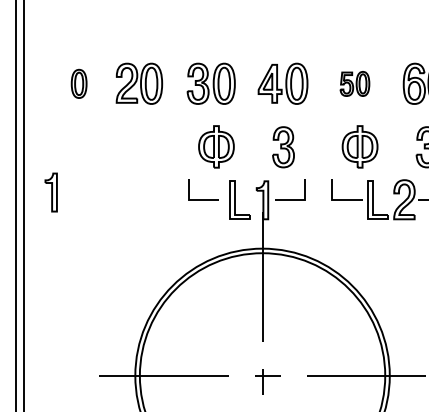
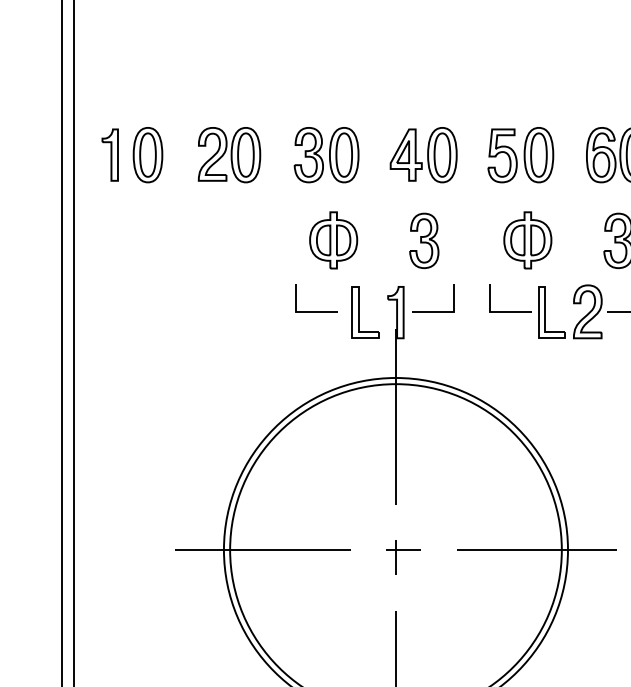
part: (78, 84) -> (147, 155), size x1.43
part: (354, 84) -> (520, 155), size x1.67
part: (50, 192) -> (109, 154), moved

